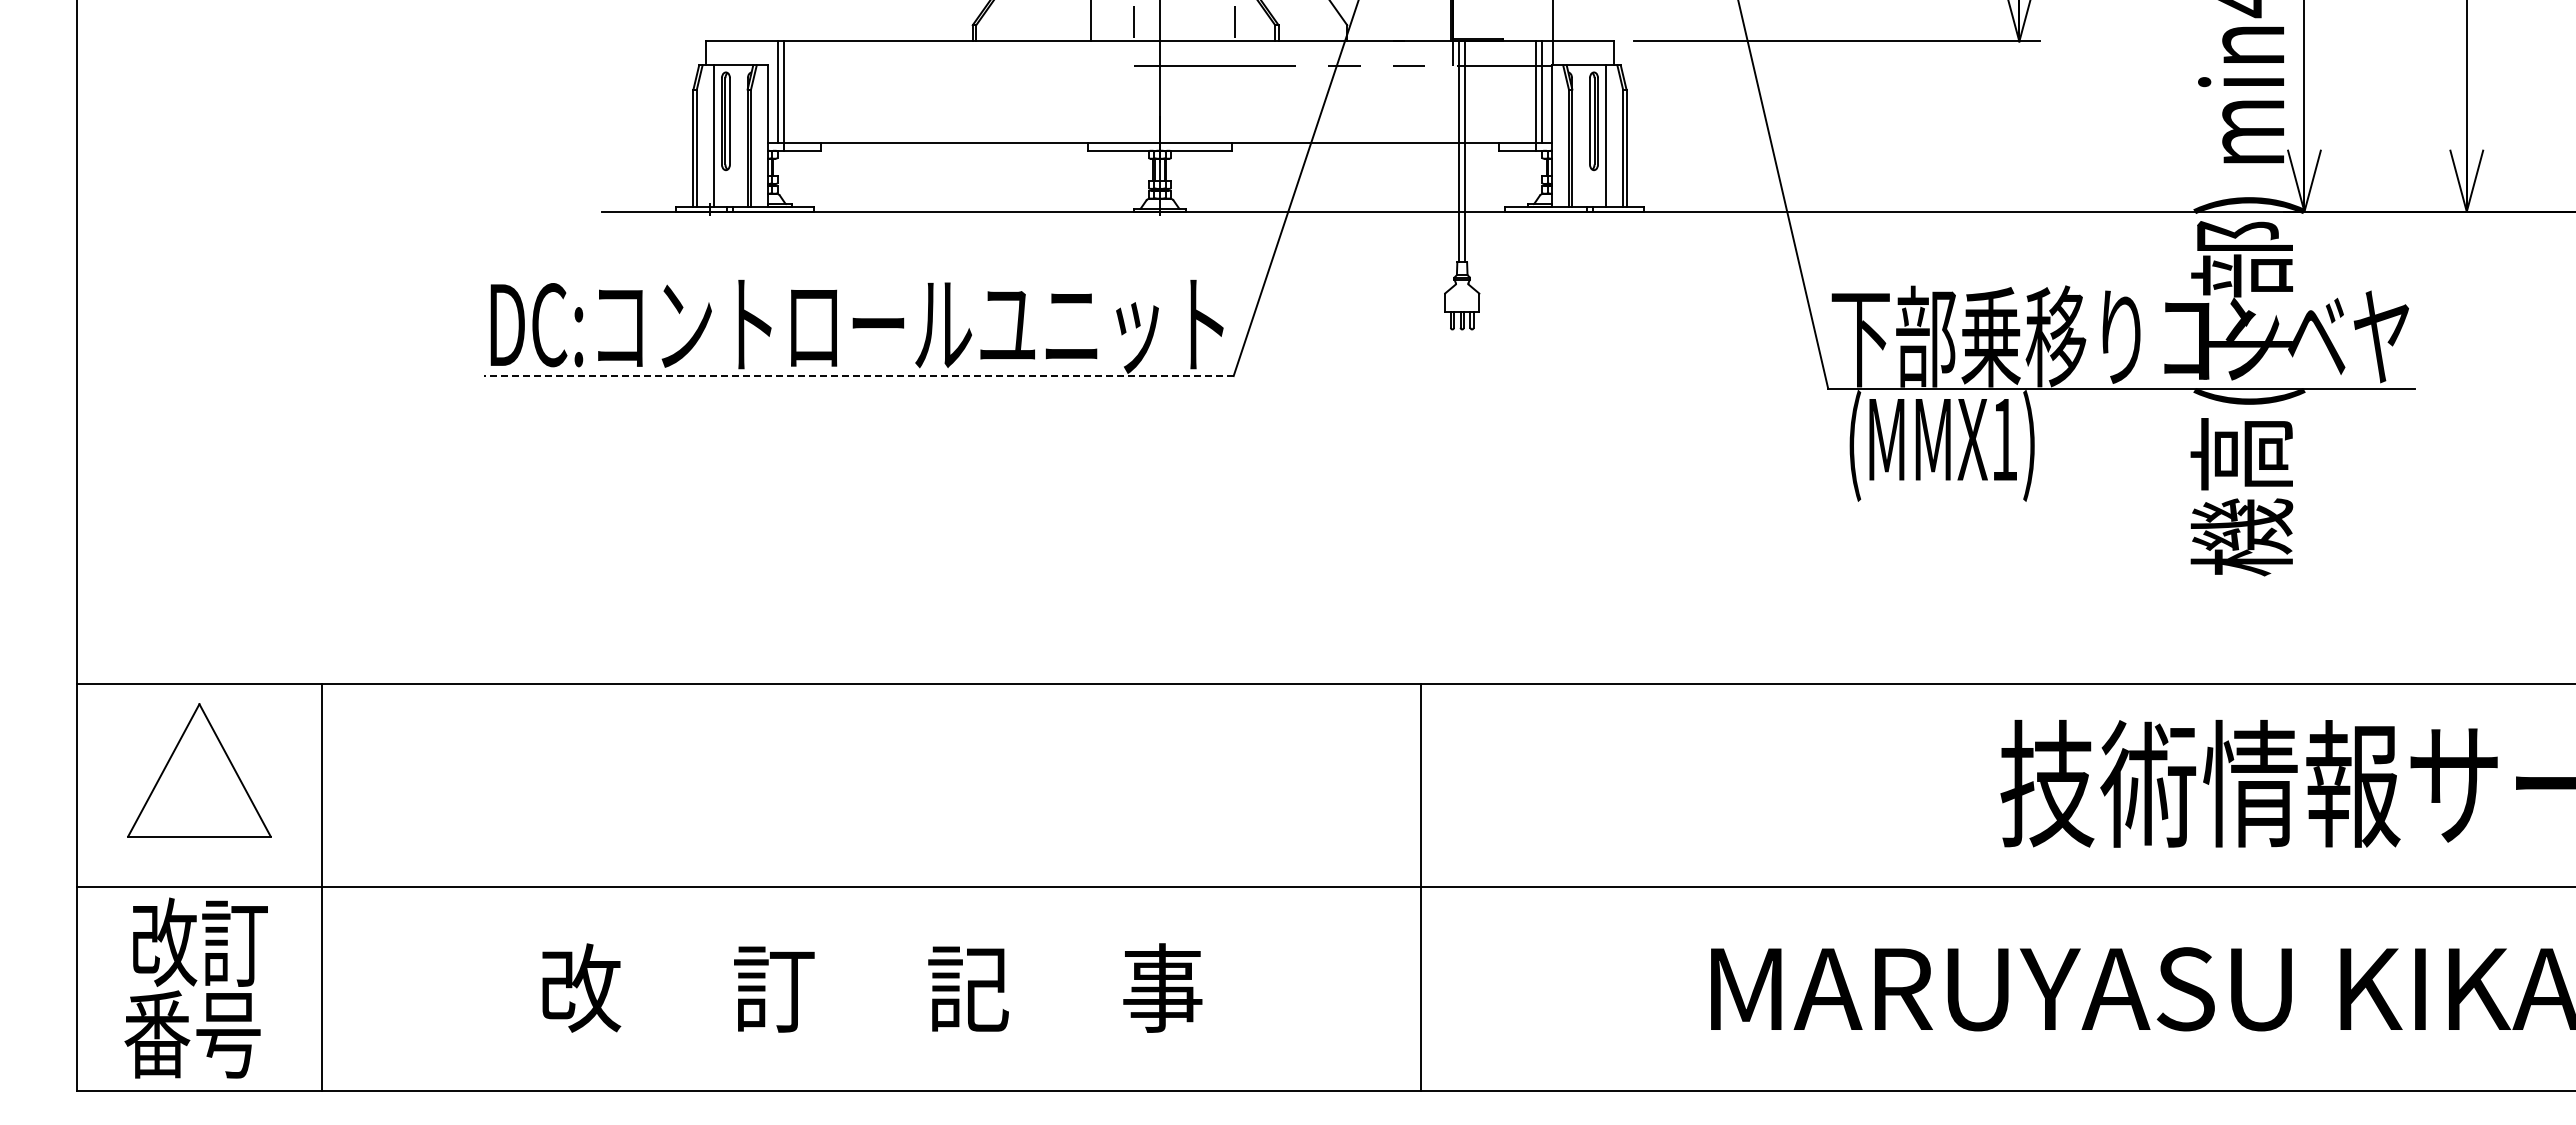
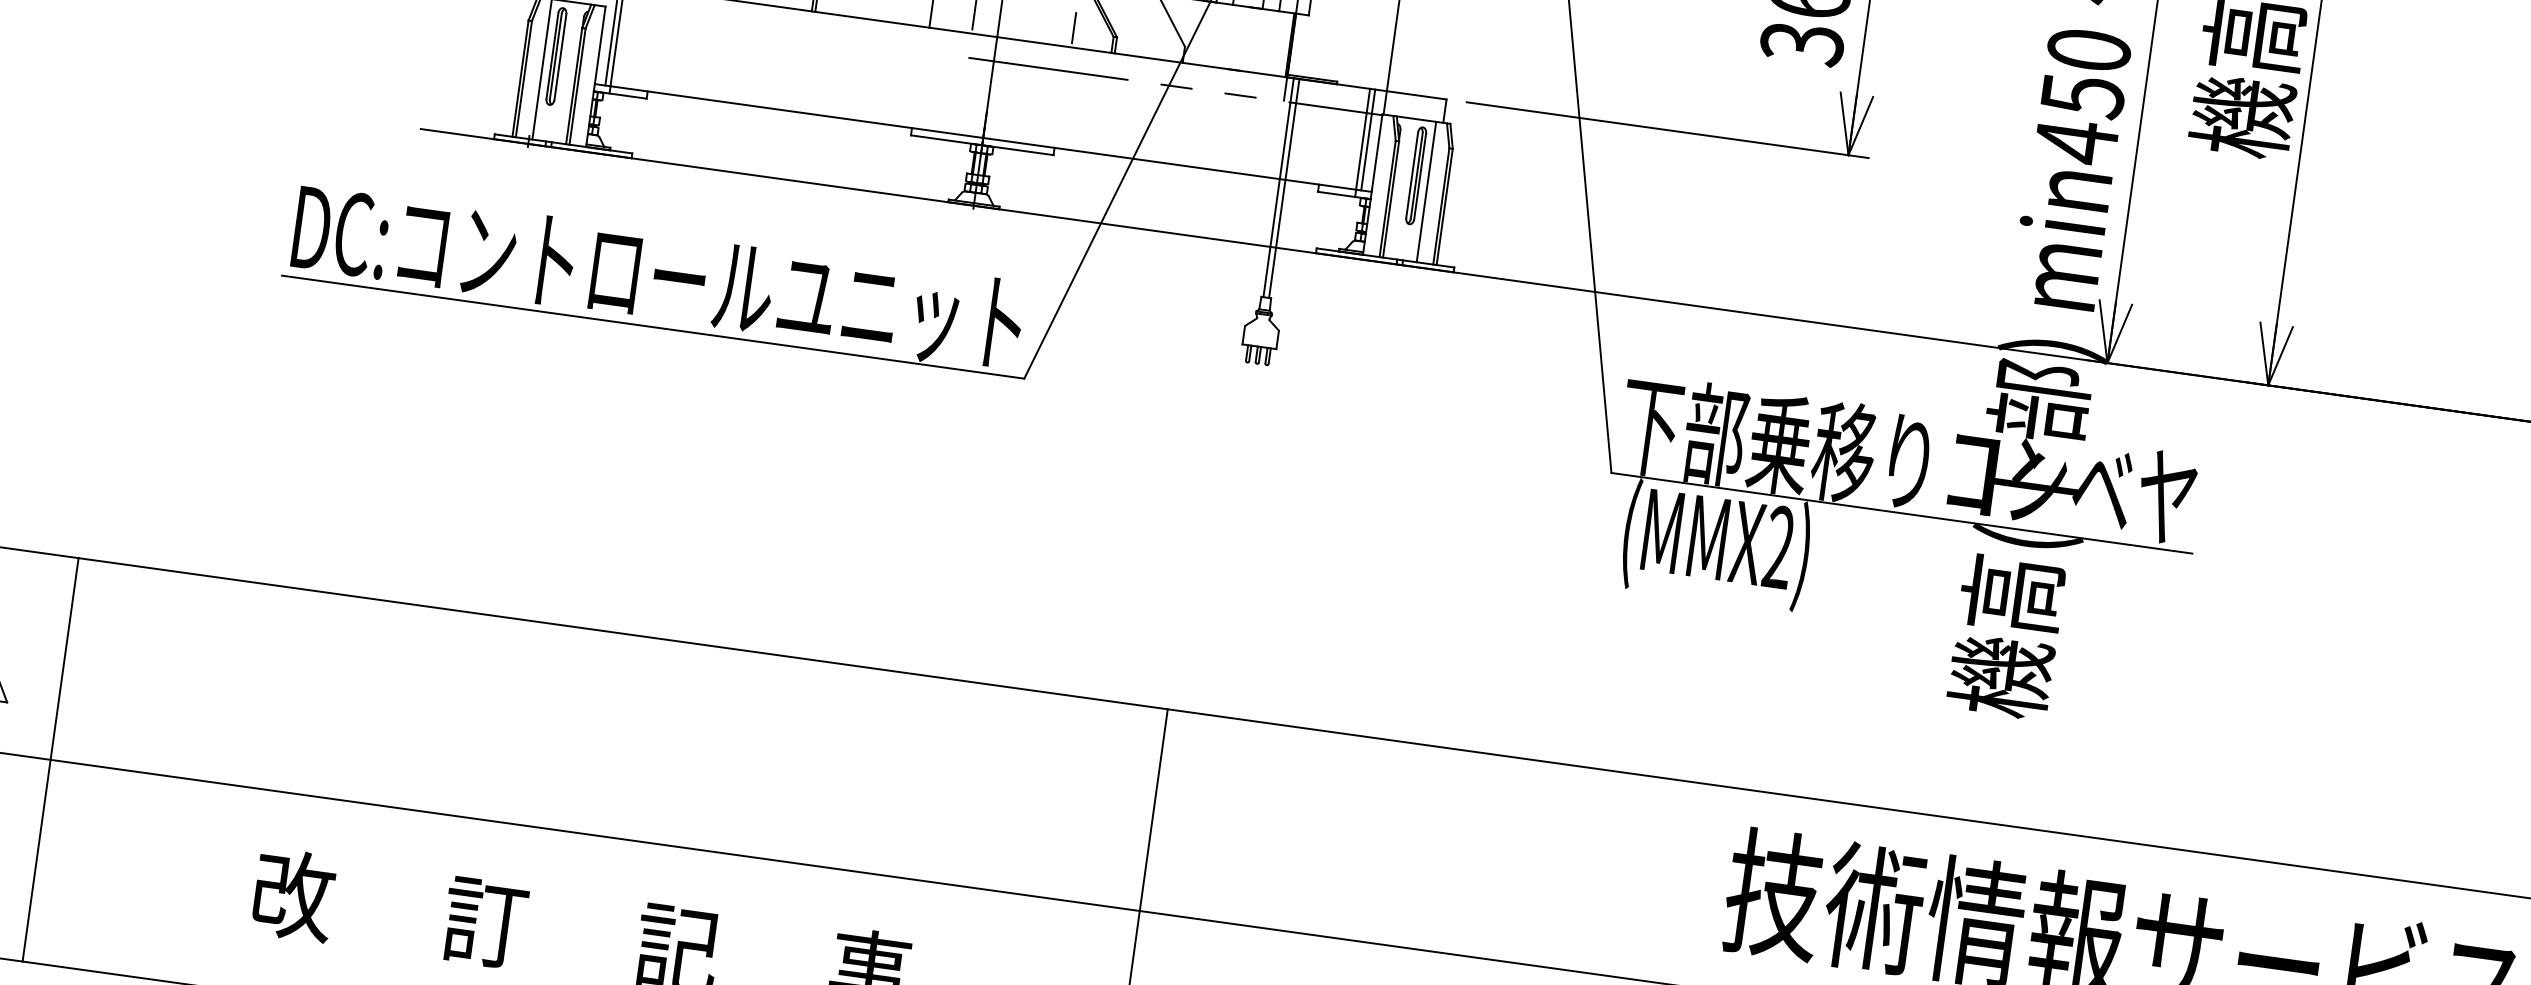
line: (858, 376) -> (652, 327), dashed -> solid
text: (2004, 438) -> (1779, 546), (MMX1) -> (MMX2)

